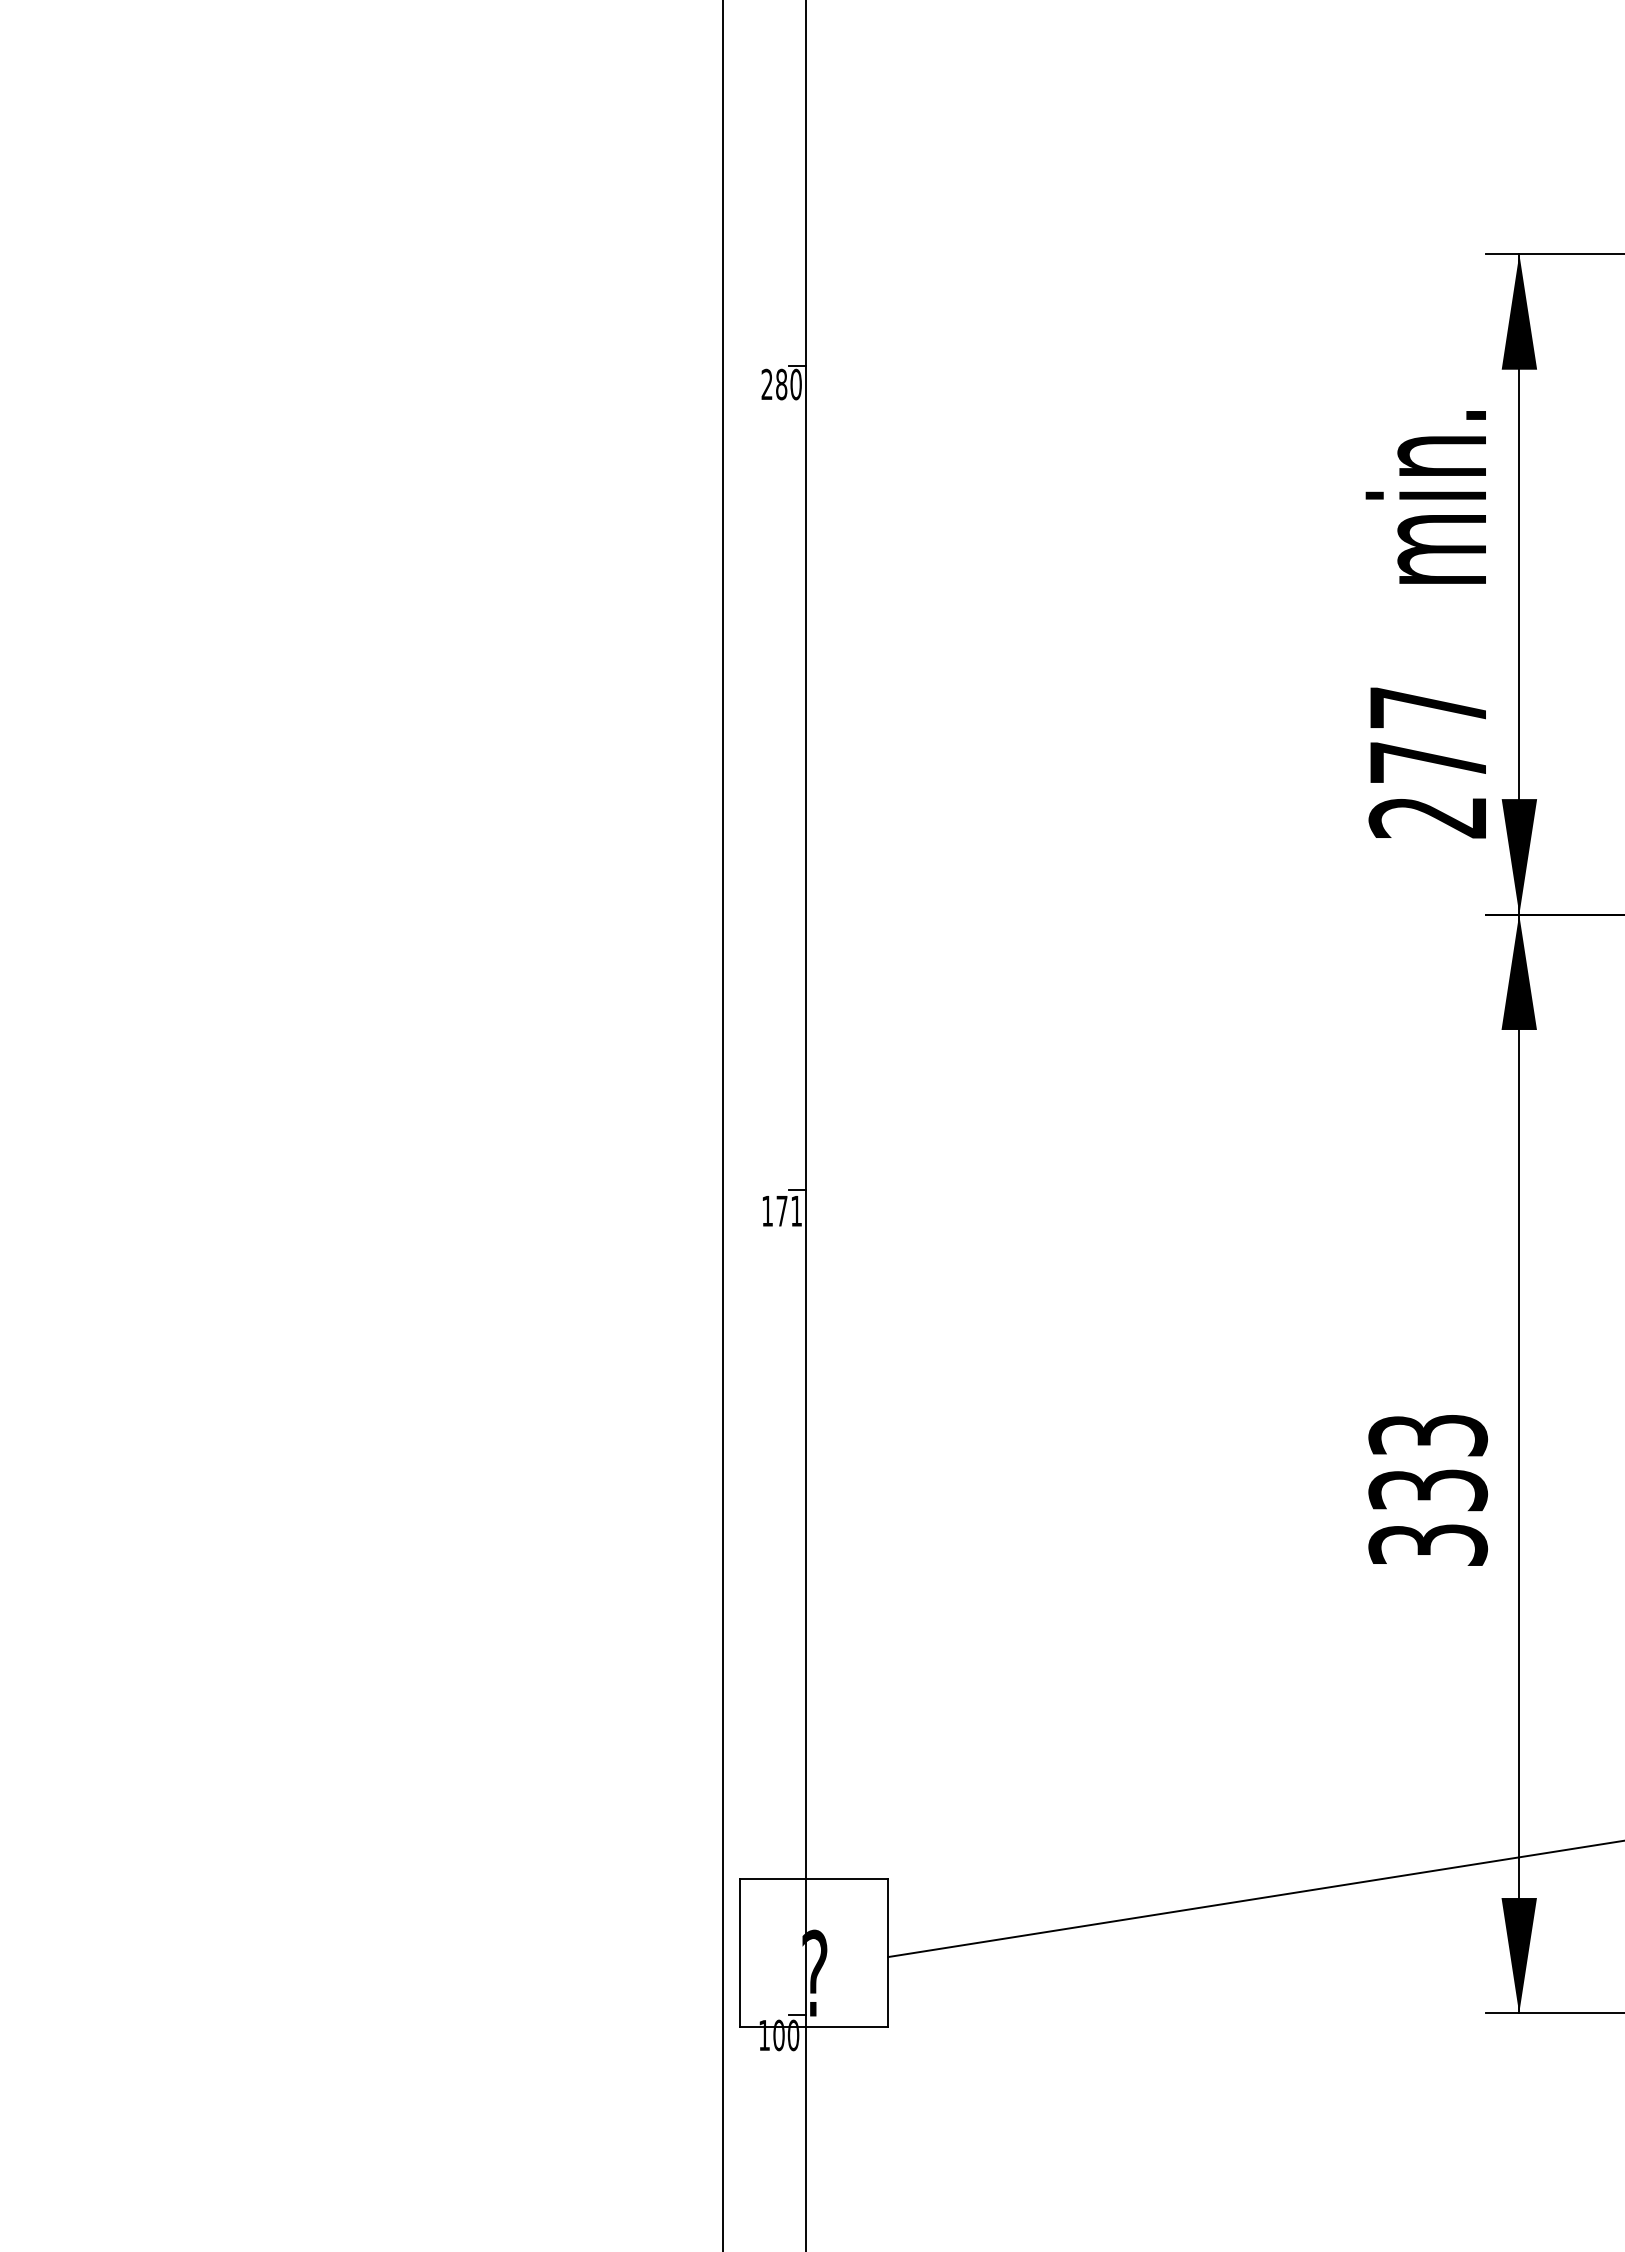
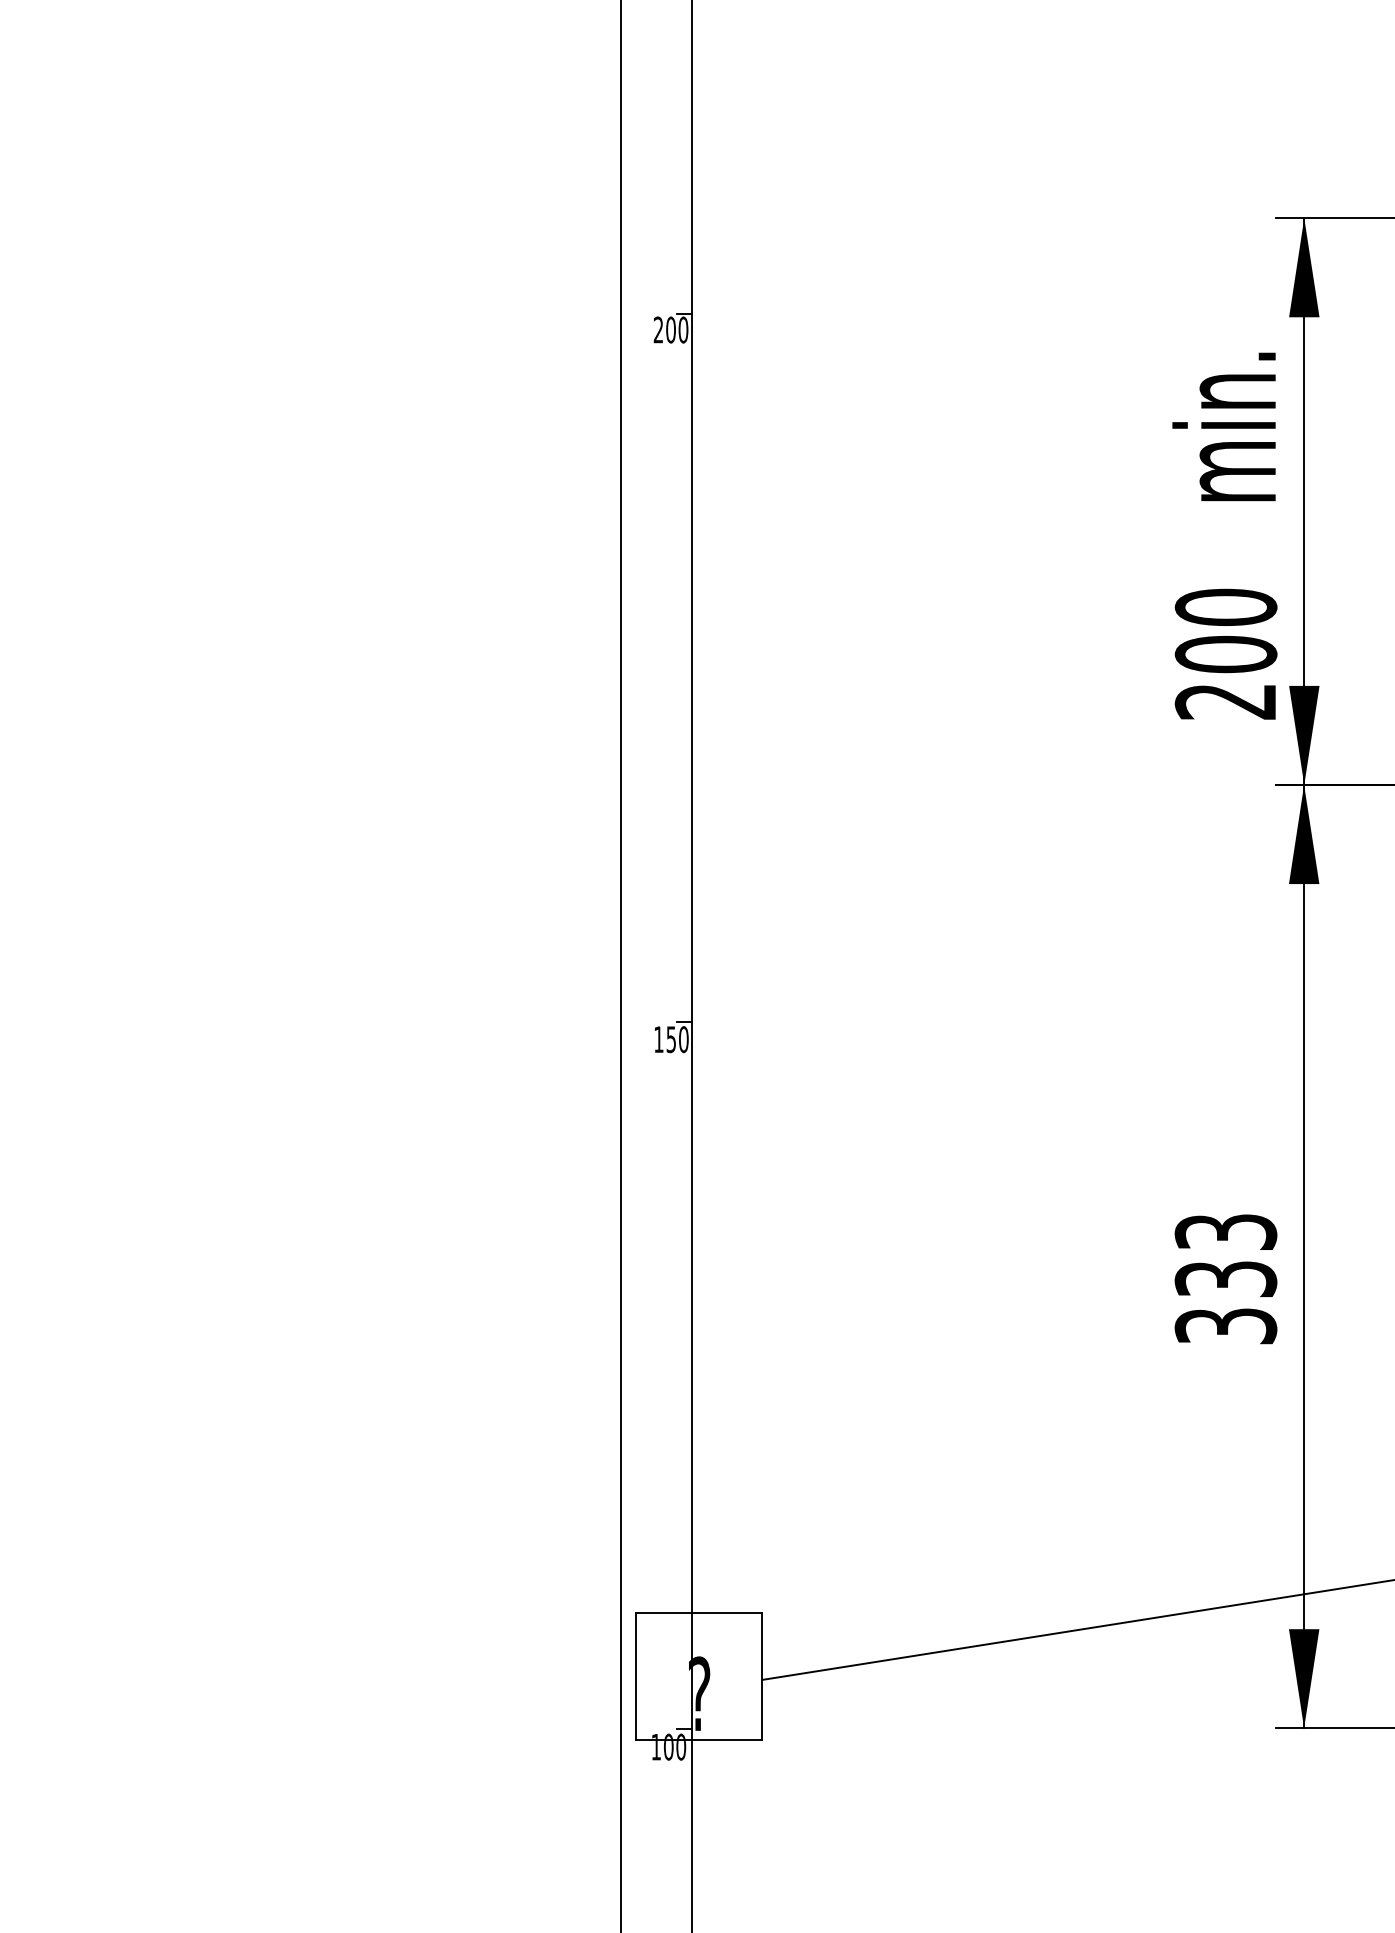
text: (781, 384) -> (670, 329), 280 -> 200
text: (1428, 735) -> (1226, 631), 277 -> 200
text: (789, 1210) -> (677, 1039), 171 -> 150

